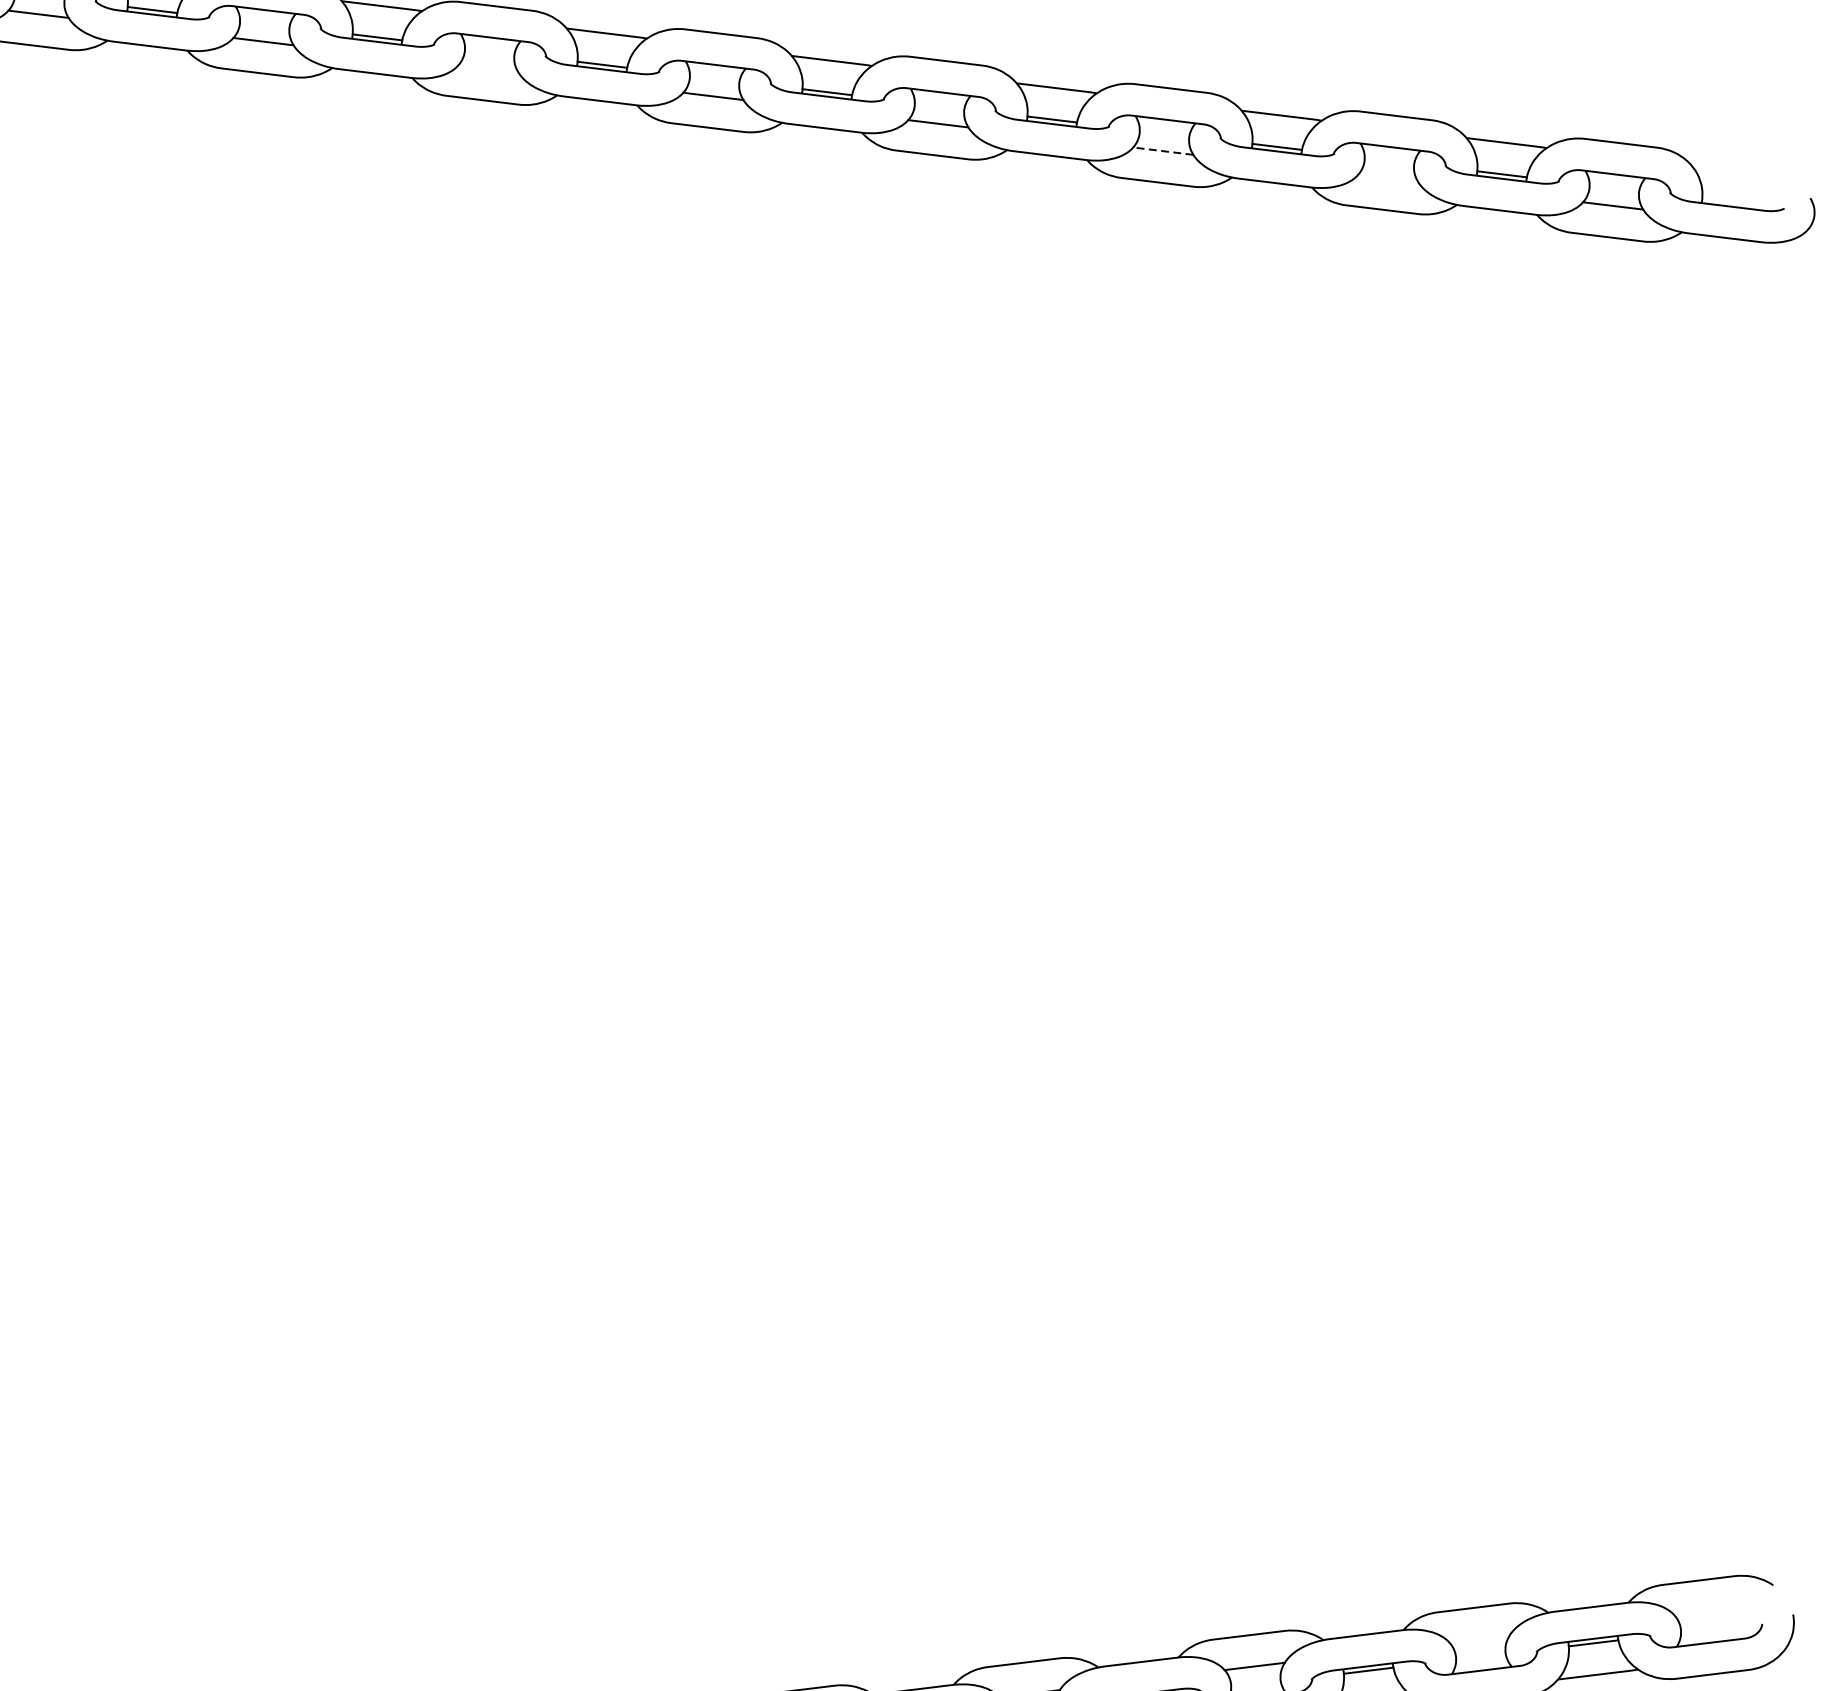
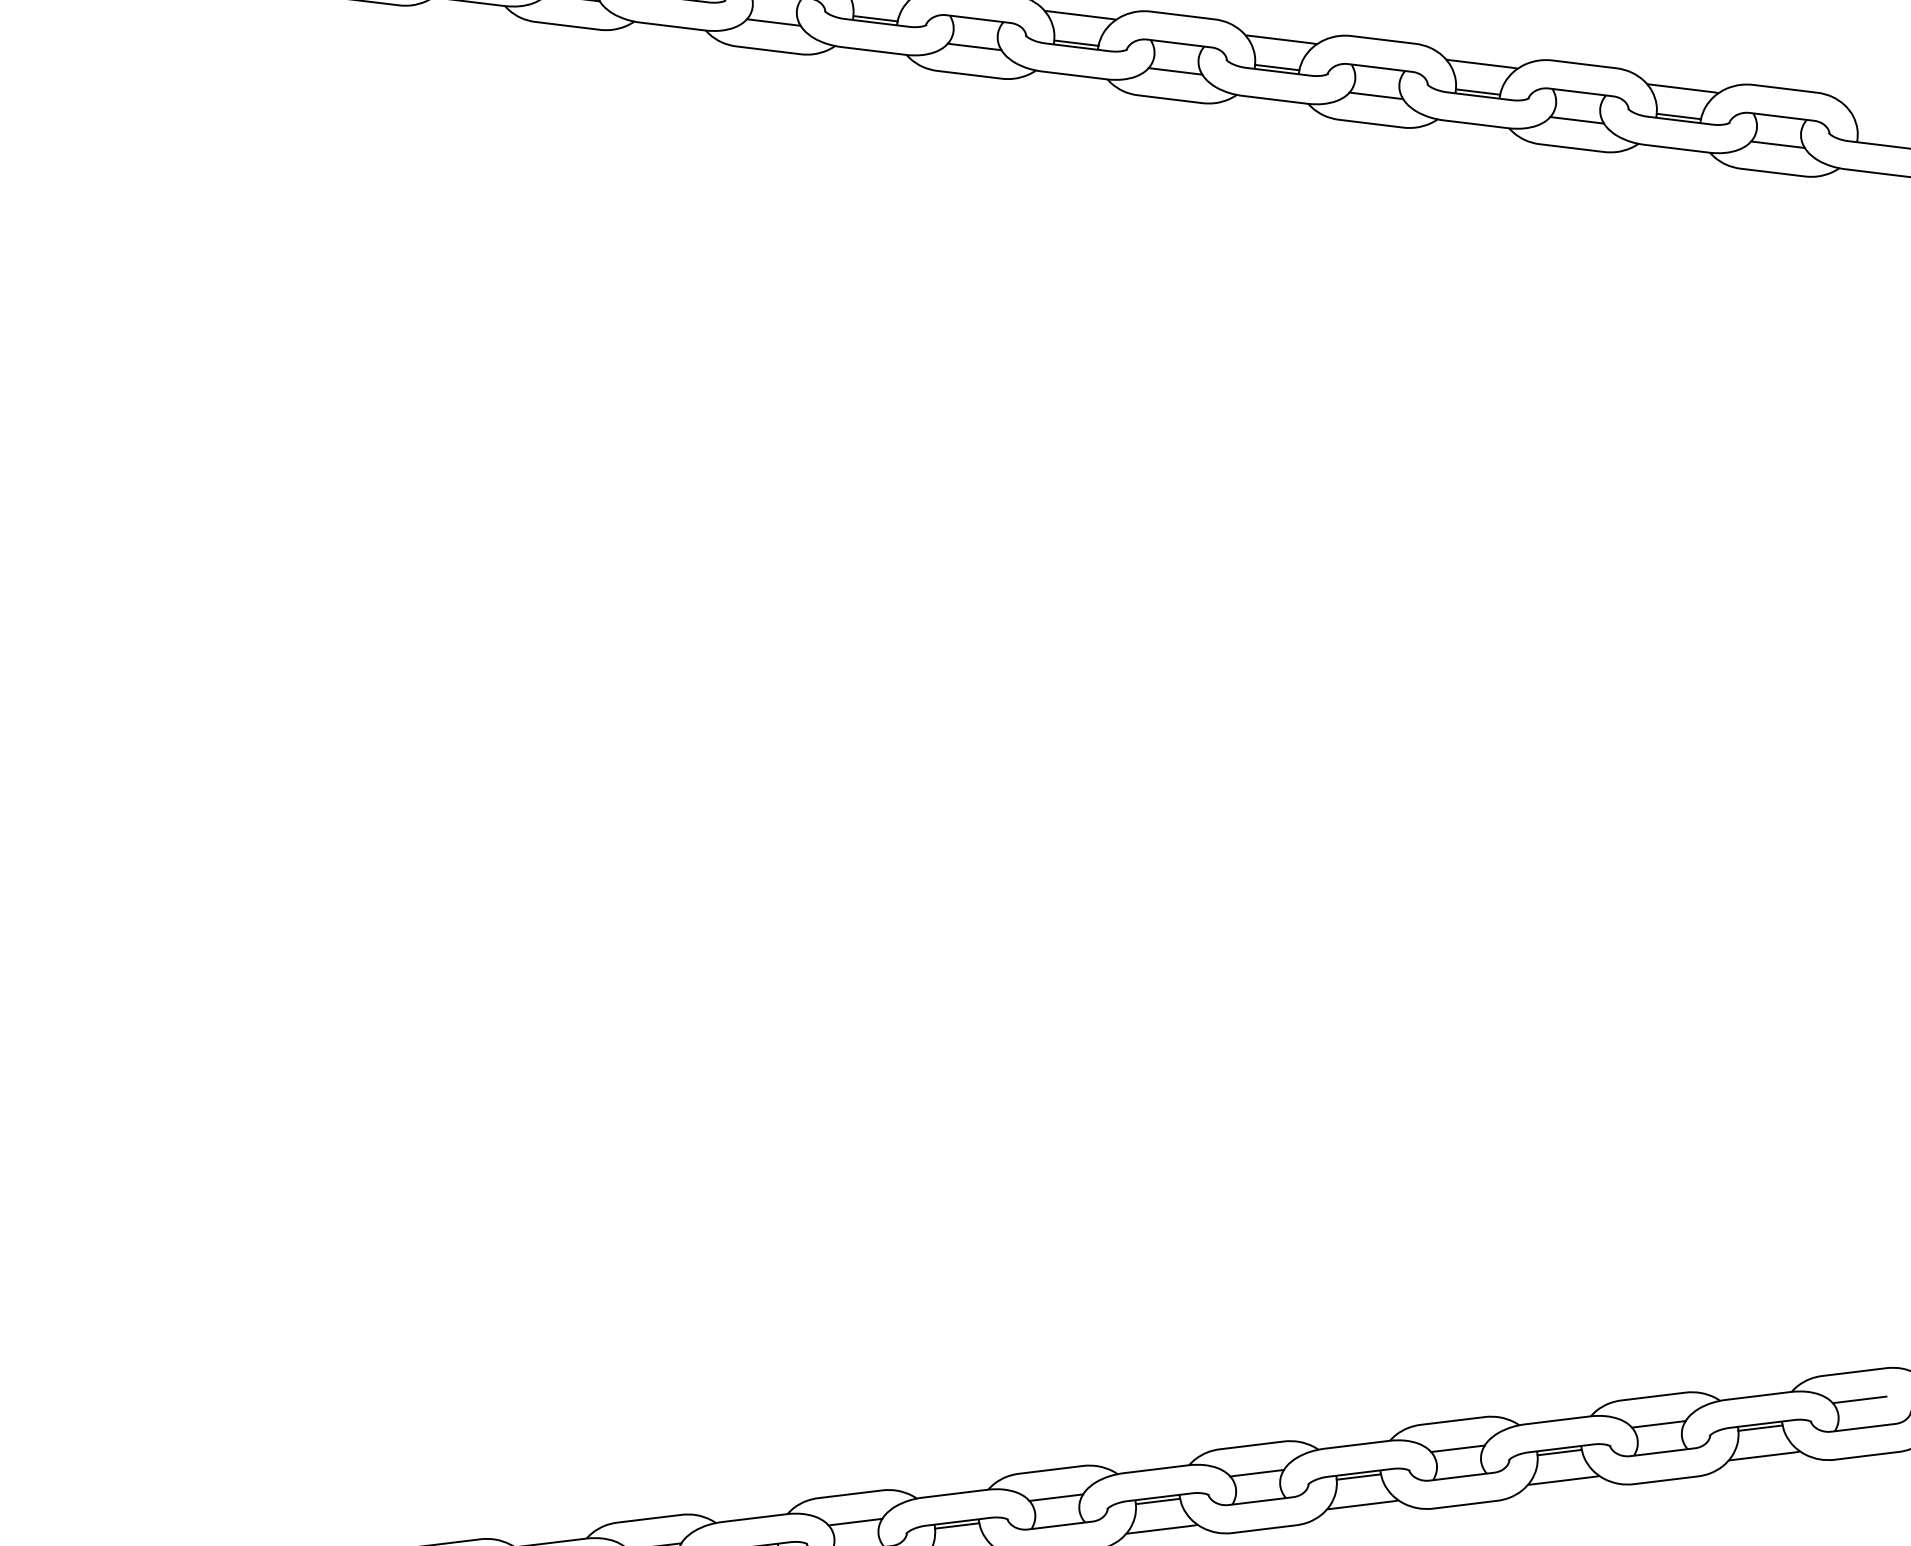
line: (488, 69) -> (773, 22), added
line: (1162, 150) -> (1375, 95), dashed -> solid
line: (1388, 178) -> (1577, 120), added
line: (1704, 1611) -> (1859, 1399), added
line: (1479, 1639) -> (1658, 1424), added

